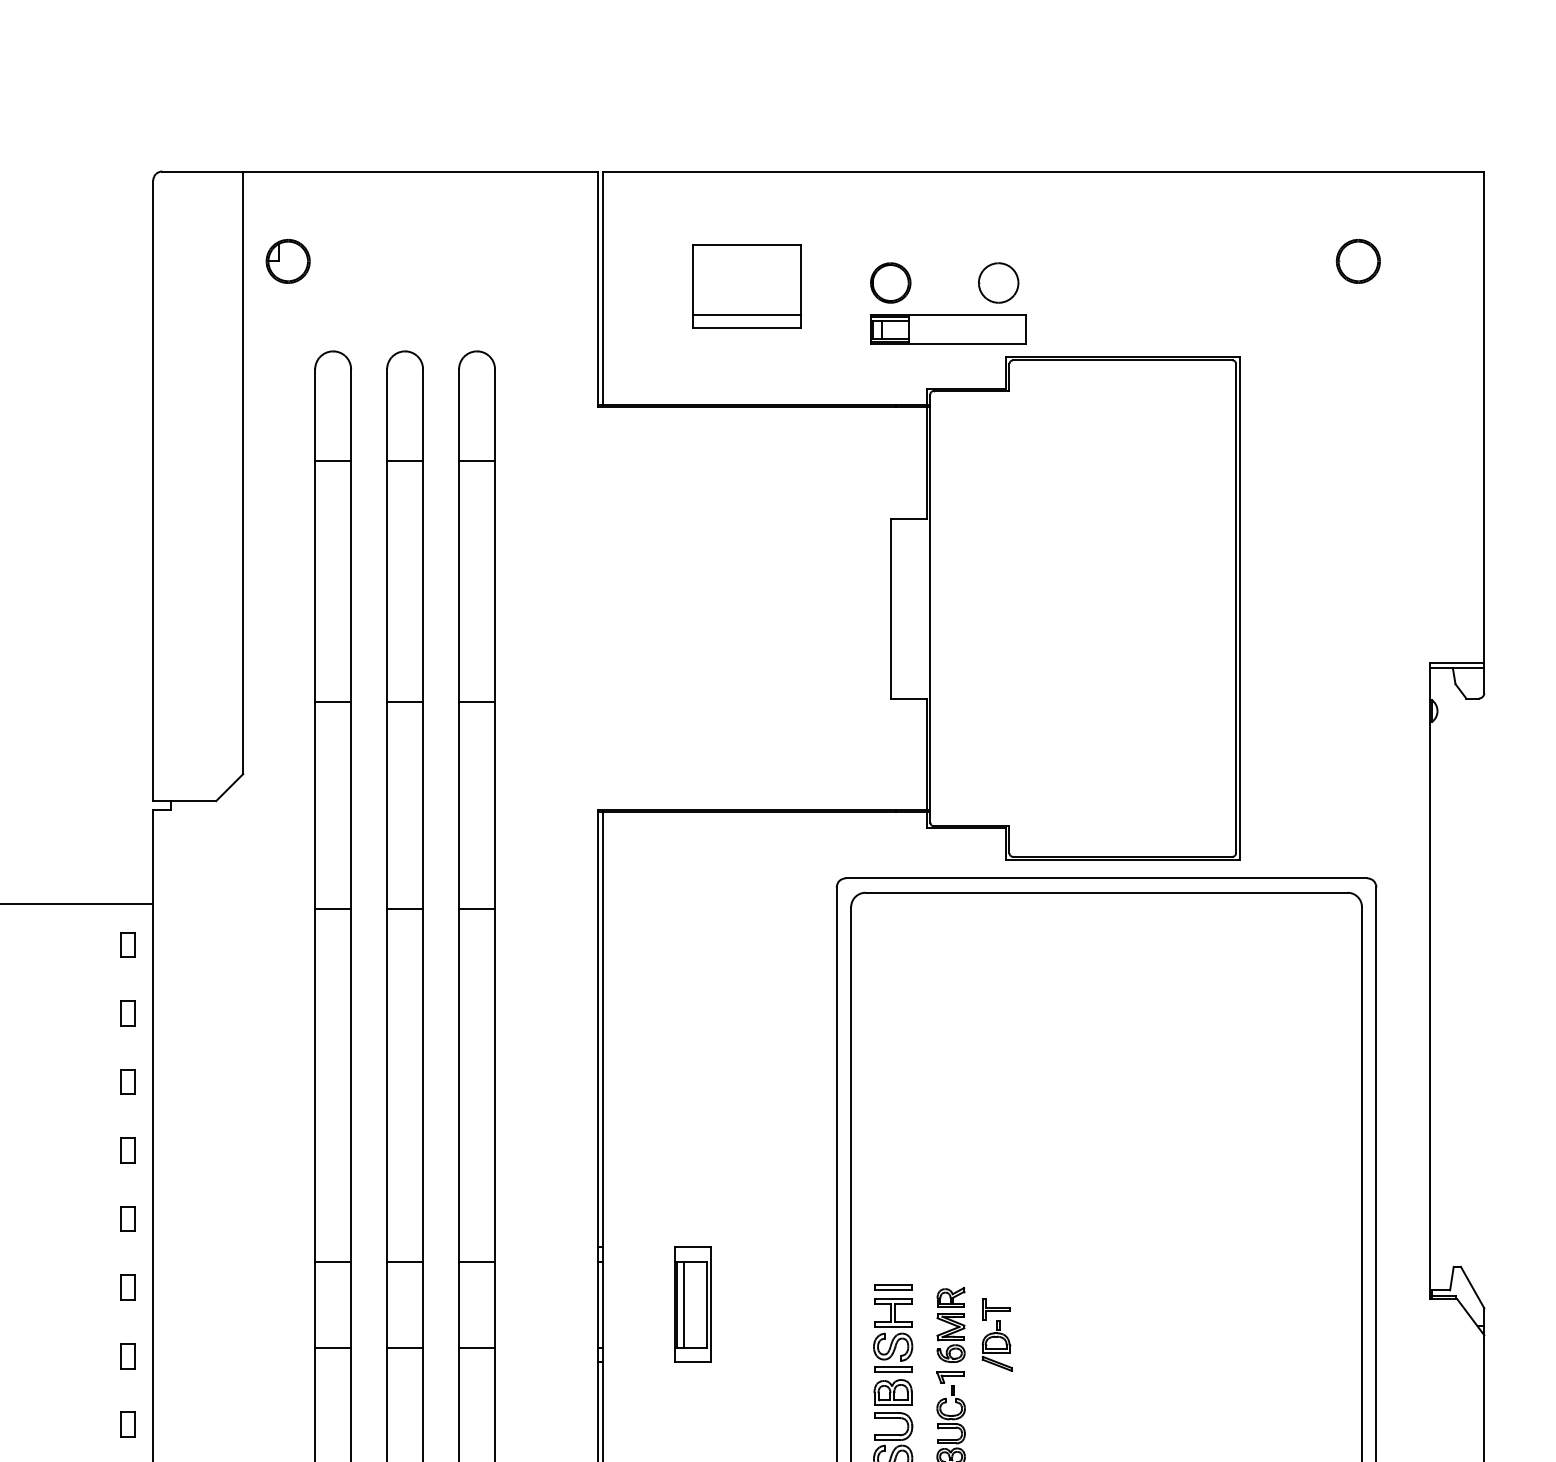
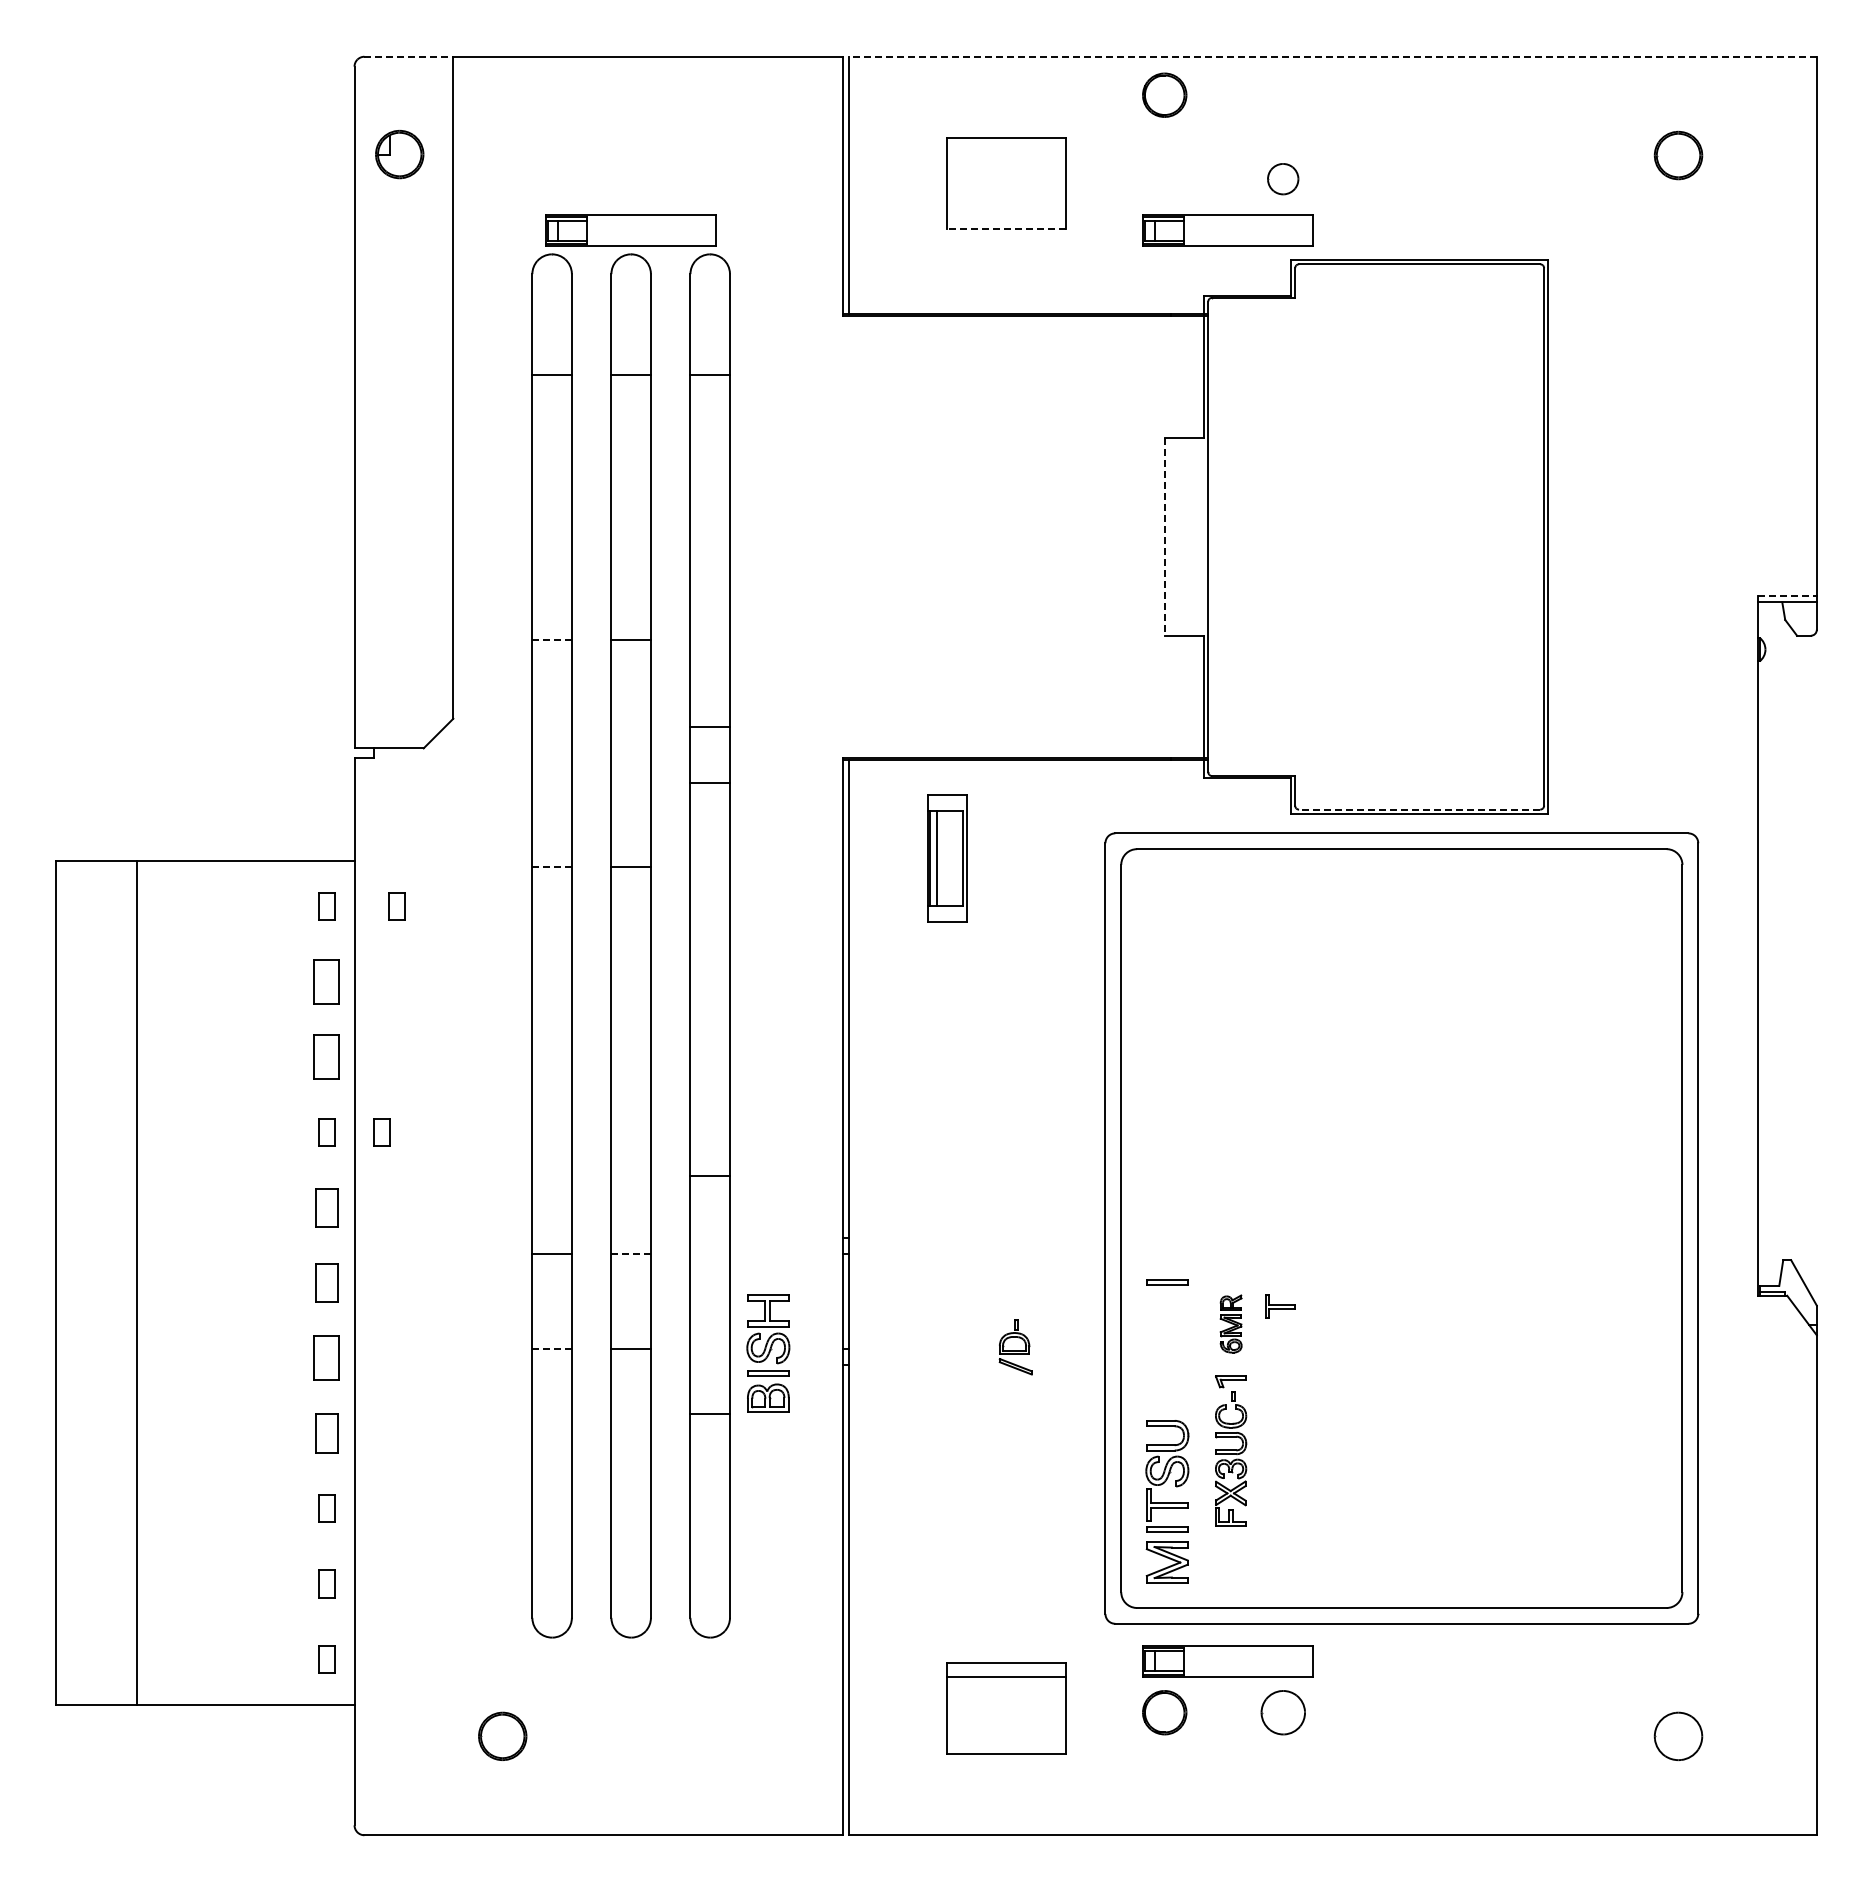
line: (203, 171) -> (409, 56), solid -> dashed
line: (1043, 171) -> (1332, 56), solid -> dashed
part: (287, 261) -> (399, 154), moved
part: (890, 282) -> (1164, 94), moved
part: (997, 282) -> (1282, 178), size x0.7
line: (746, 315) -> (1006, 214), removed
line: (746, 327) -> (1006, 228), solid -> dashed
part: (404, 329) -> (630, 230), added
line: (890, 608) -> (1164, 536), solid -> dashed
line: (1457, 662) -> (1787, 596), solid -> dashed
line: (333, 701) -> (552, 639), solid -> dashed
line: (476, 701) -> (709, 726), moved
line: (1122, 856) -> (1419, 809), solid -> dashed
line: (333, 908) -> (552, 866), solid -> dashed
line: (476, 908) -> (709, 782), moved
part: (191, 944) -> (396, 906), added
part: (127, 1013) -> (326, 981), size x1.6
part: (127, 1081) -> (326, 1056), size x1.6
part: (177, 1150) -> (381, 1132), added
part: (127, 1218) -> (326, 1207), size x1.4
line: (405, 1261) -> (631, 1254), solid -> dashed
line: (476, 1261) -> (709, 1176), moved
part: (127, 1287) -> (326, 1282), size x1.4
part: (693, 1304) -> (947, 858), moved
part: (951, 1324) -> (1231, 1323), size x0.7
part: (997, 1346) -> (1015, 1347), moved
line: (333, 1348) -> (552, 1349), solid -> dashed
line: (476, 1348) -> (709, 1414), moved
part: (893, 1351) -> (768, 1353), moved
part: (127, 1356) -> (326, 1358), size x1.6
part: (127, 1424) -> (326, 1433), size x1.4

